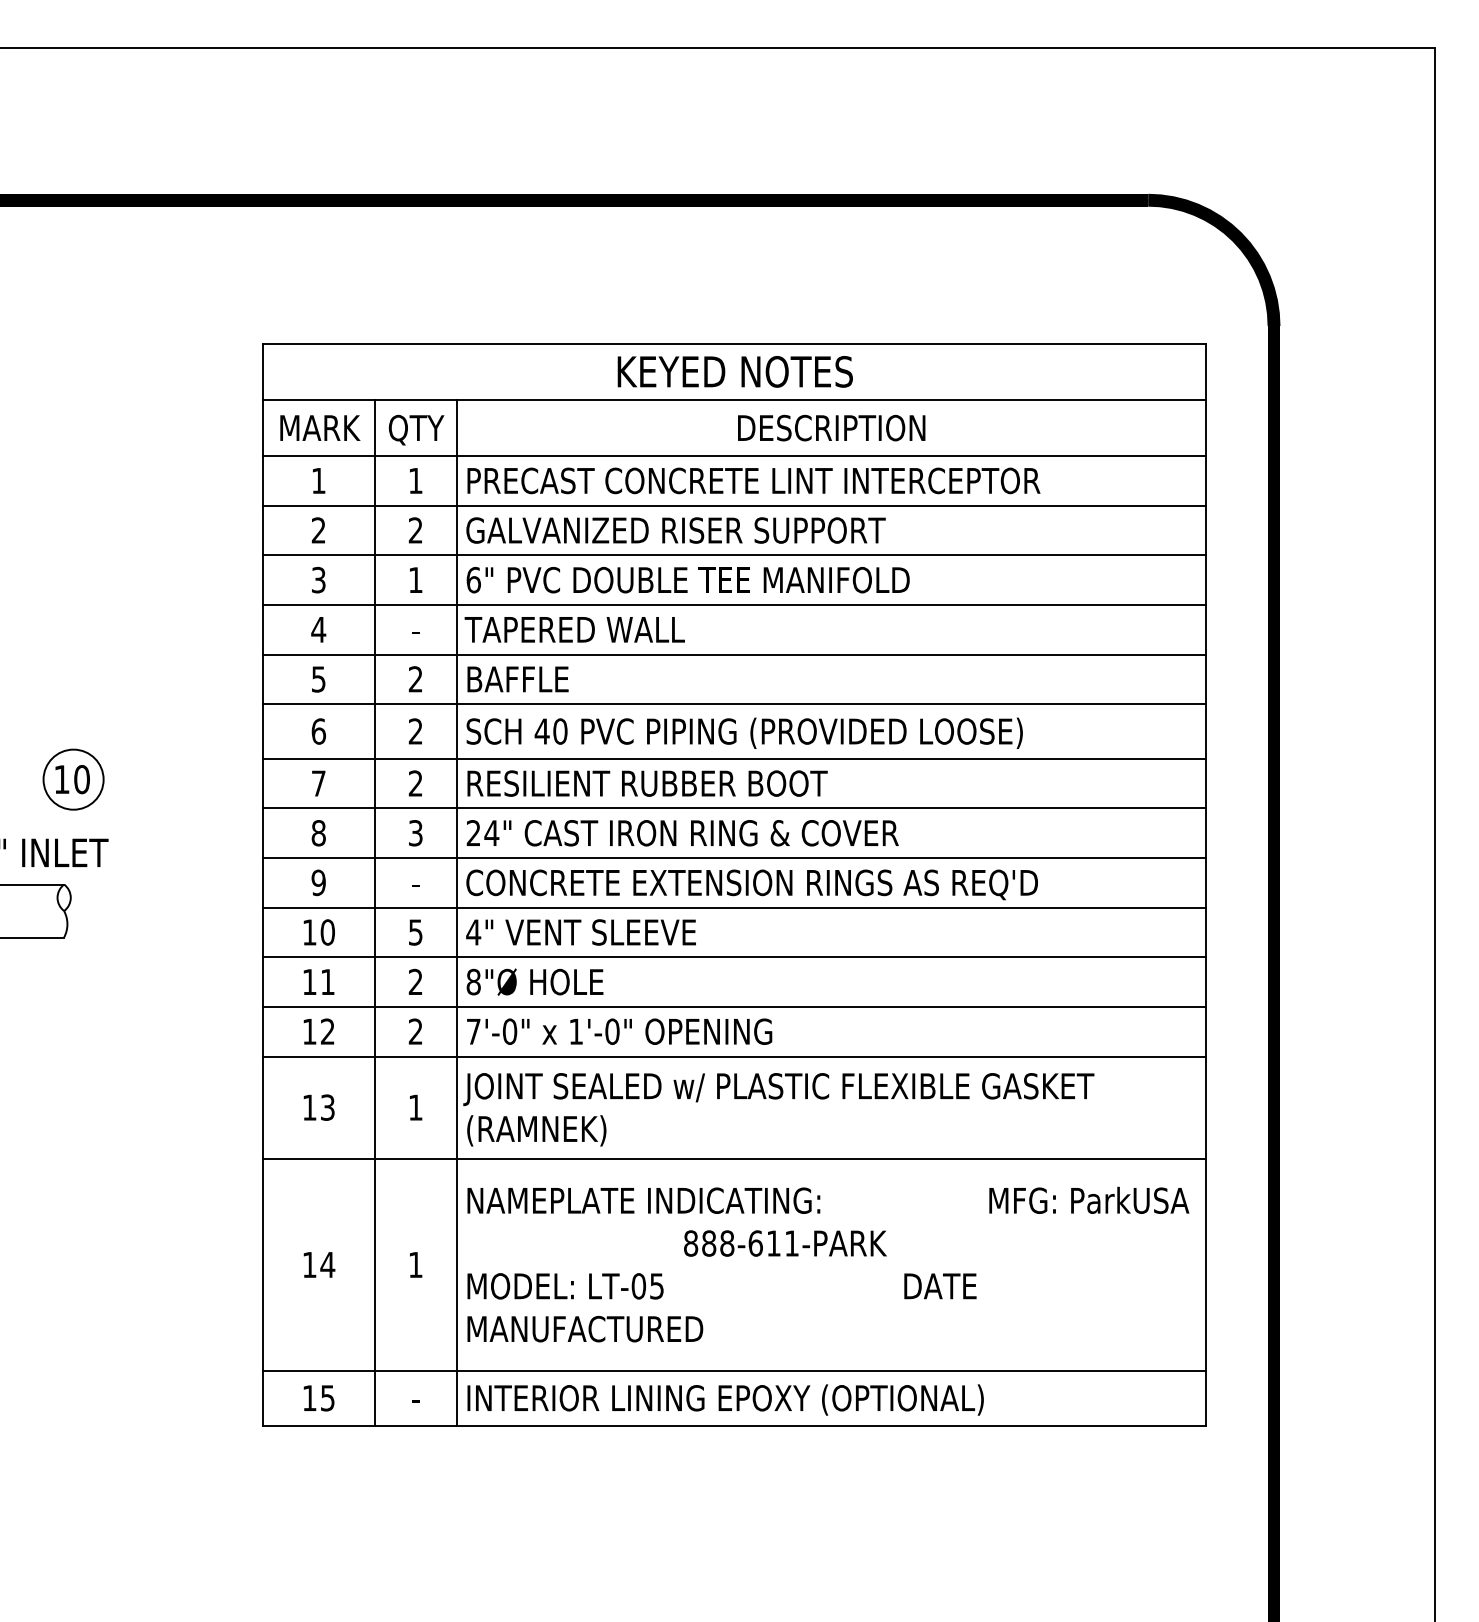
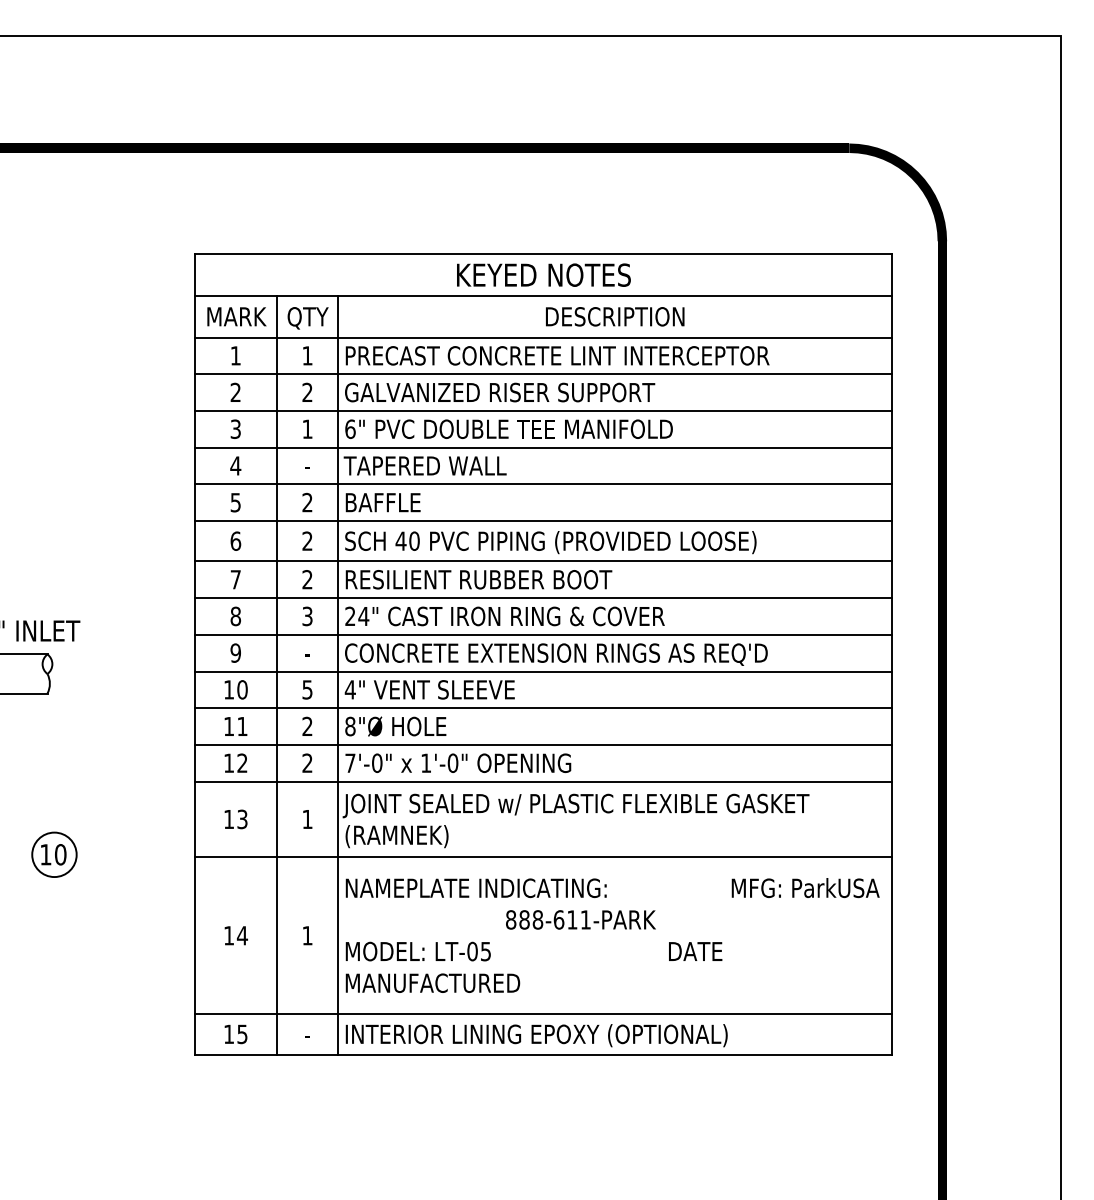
part: (73, 779) -> (54, 854), moved

